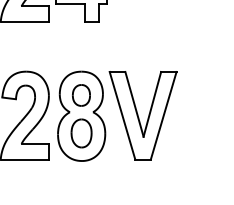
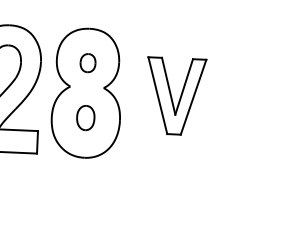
part: (81, 95) -> (88, 63), size x0.6
part: (142, 115) -> (174, 95), size x0.6
part: (81, 133) -> (85, 118), size x0.6

